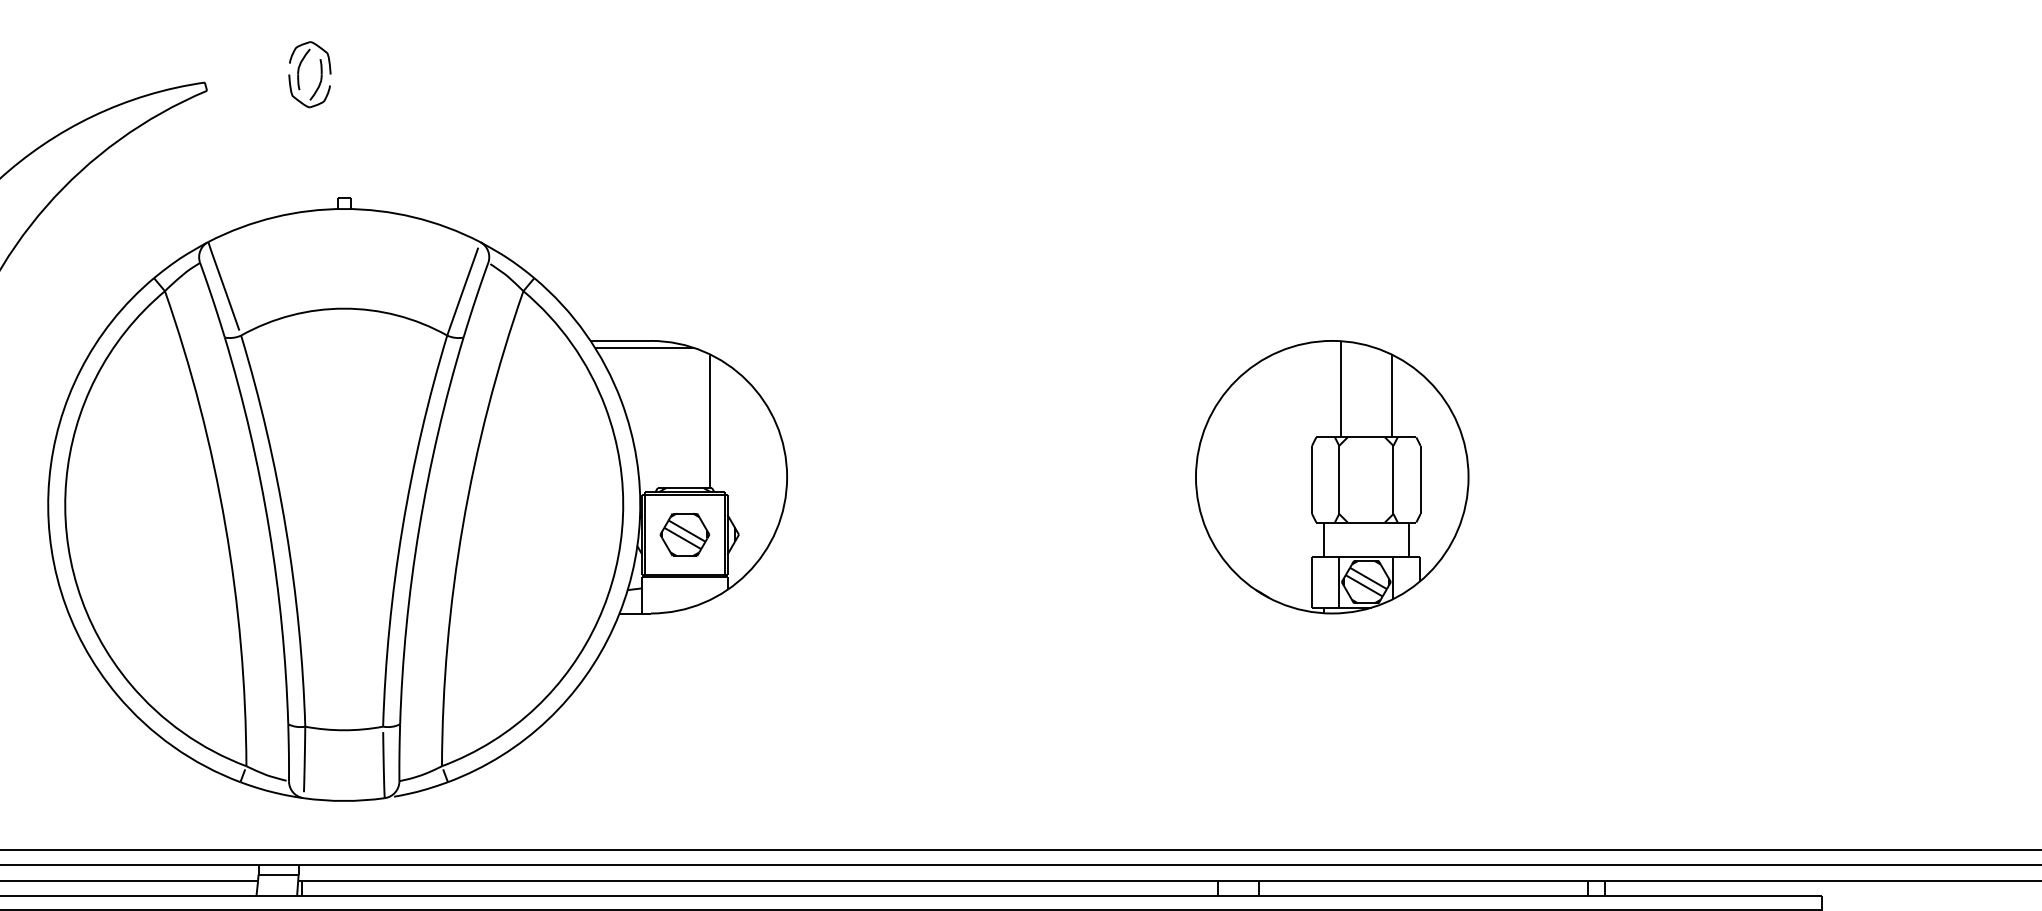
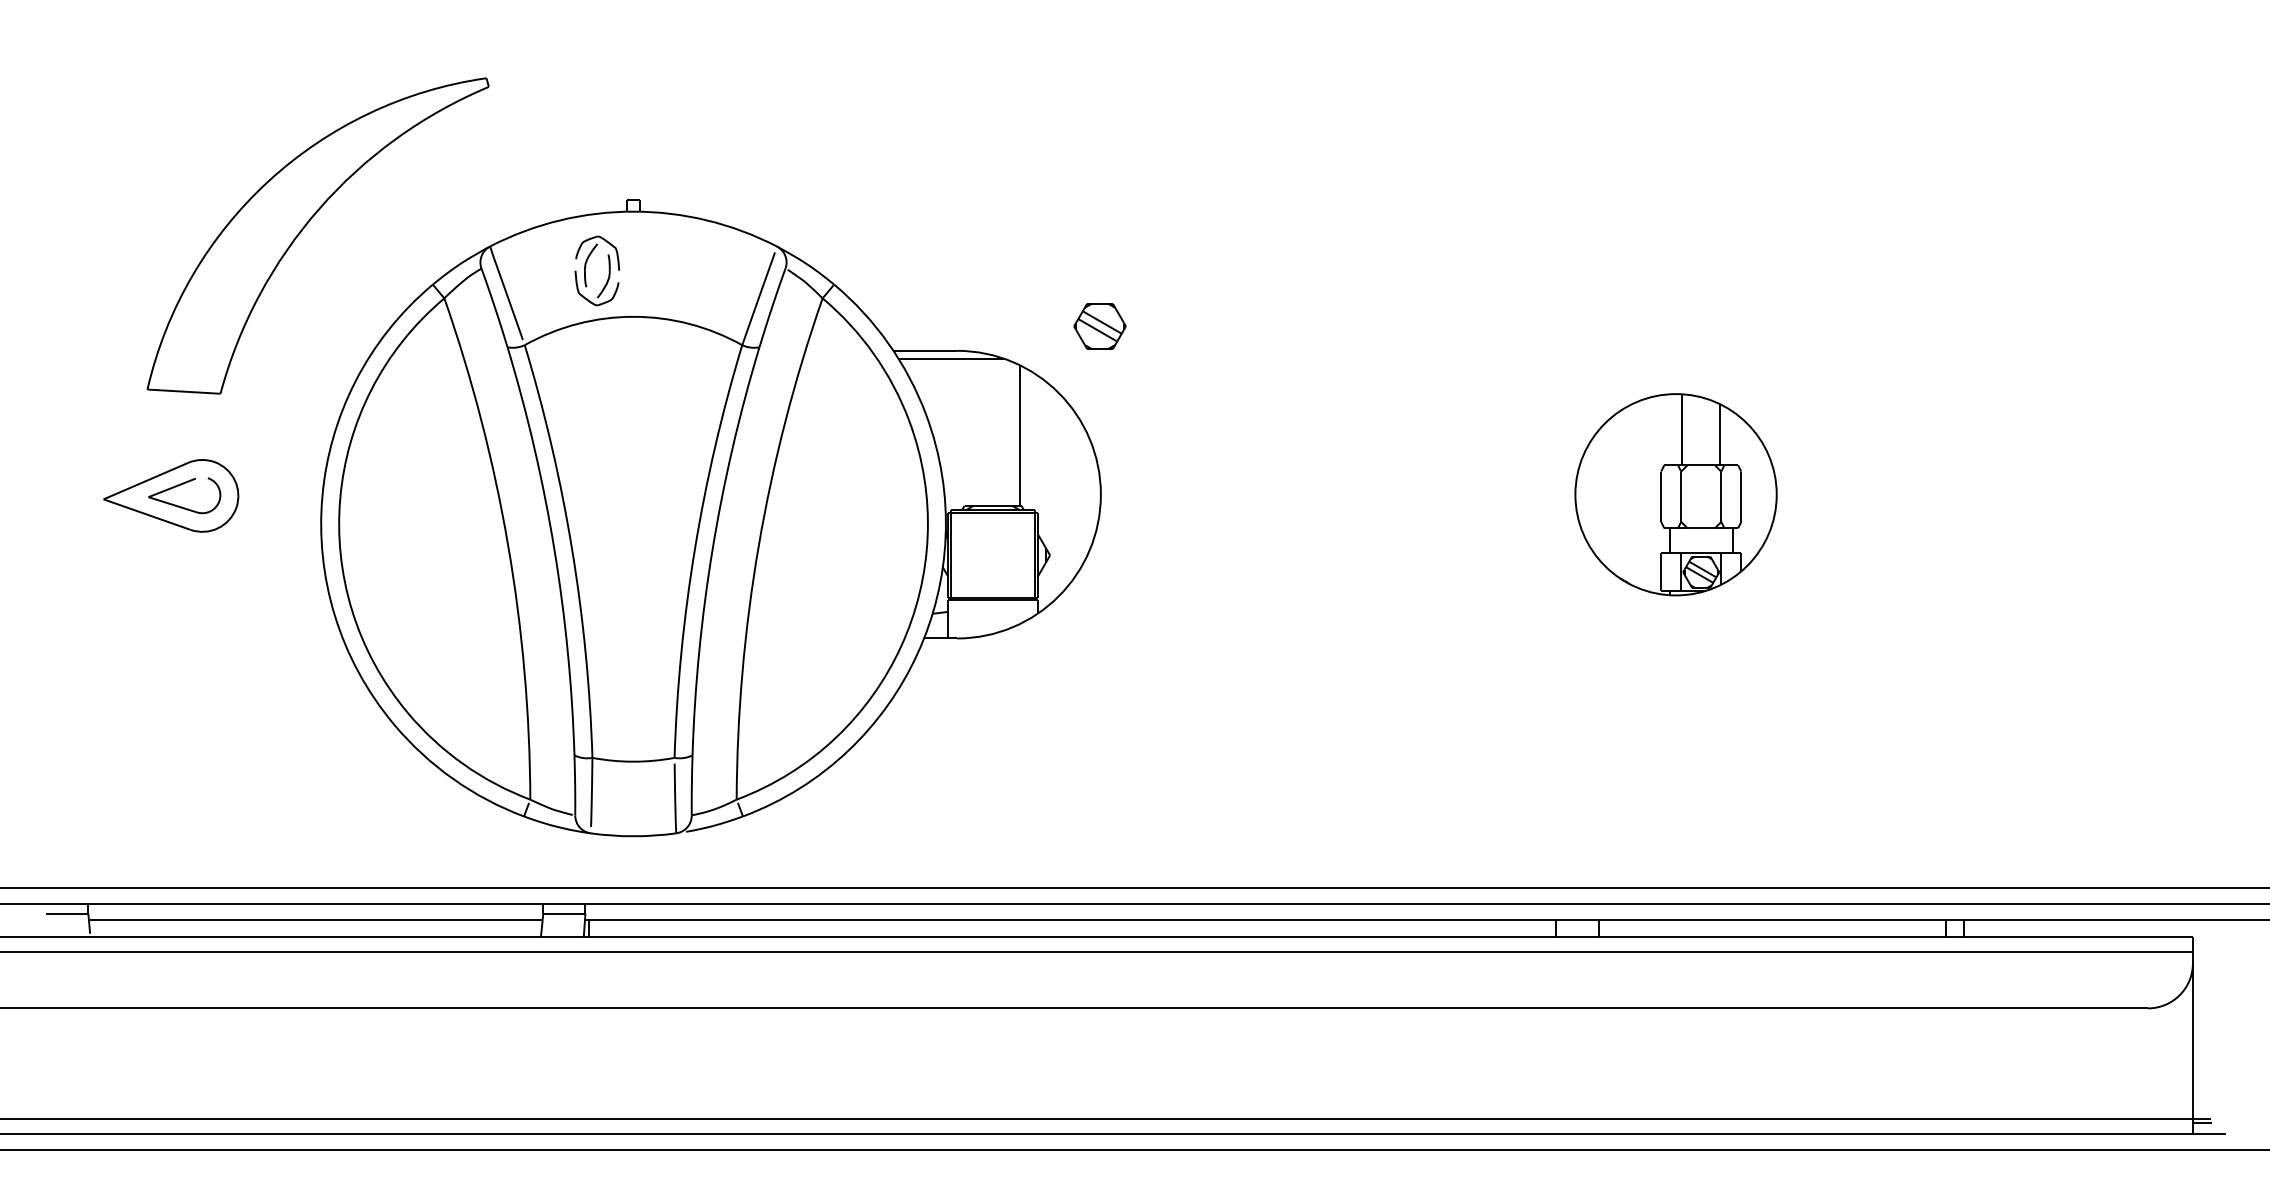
part: (320, 74) -> (608, 270), moved
part: (1331, 477) -> (1675, 494), size x0.7
part: (684, 534) -> (1099, 326), moved

